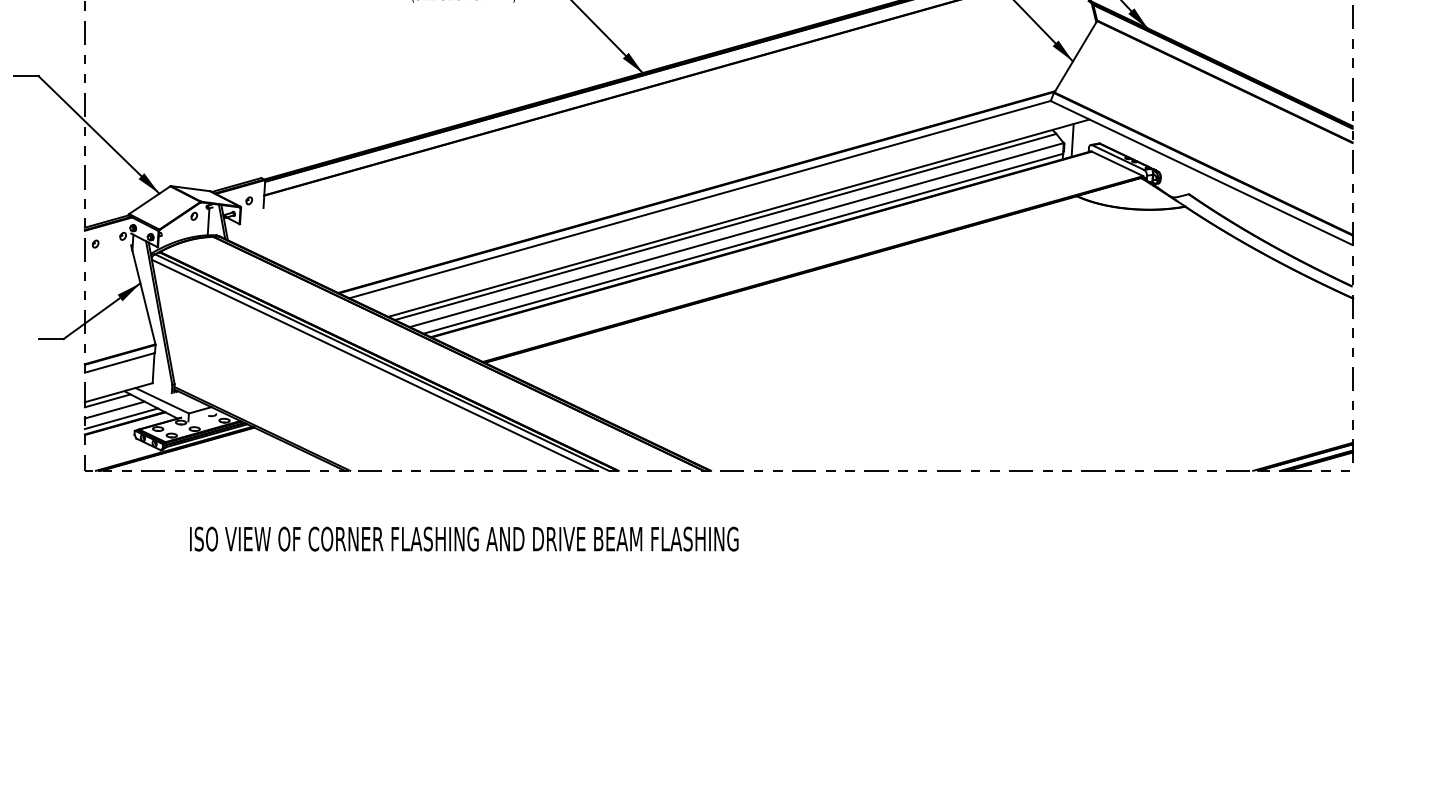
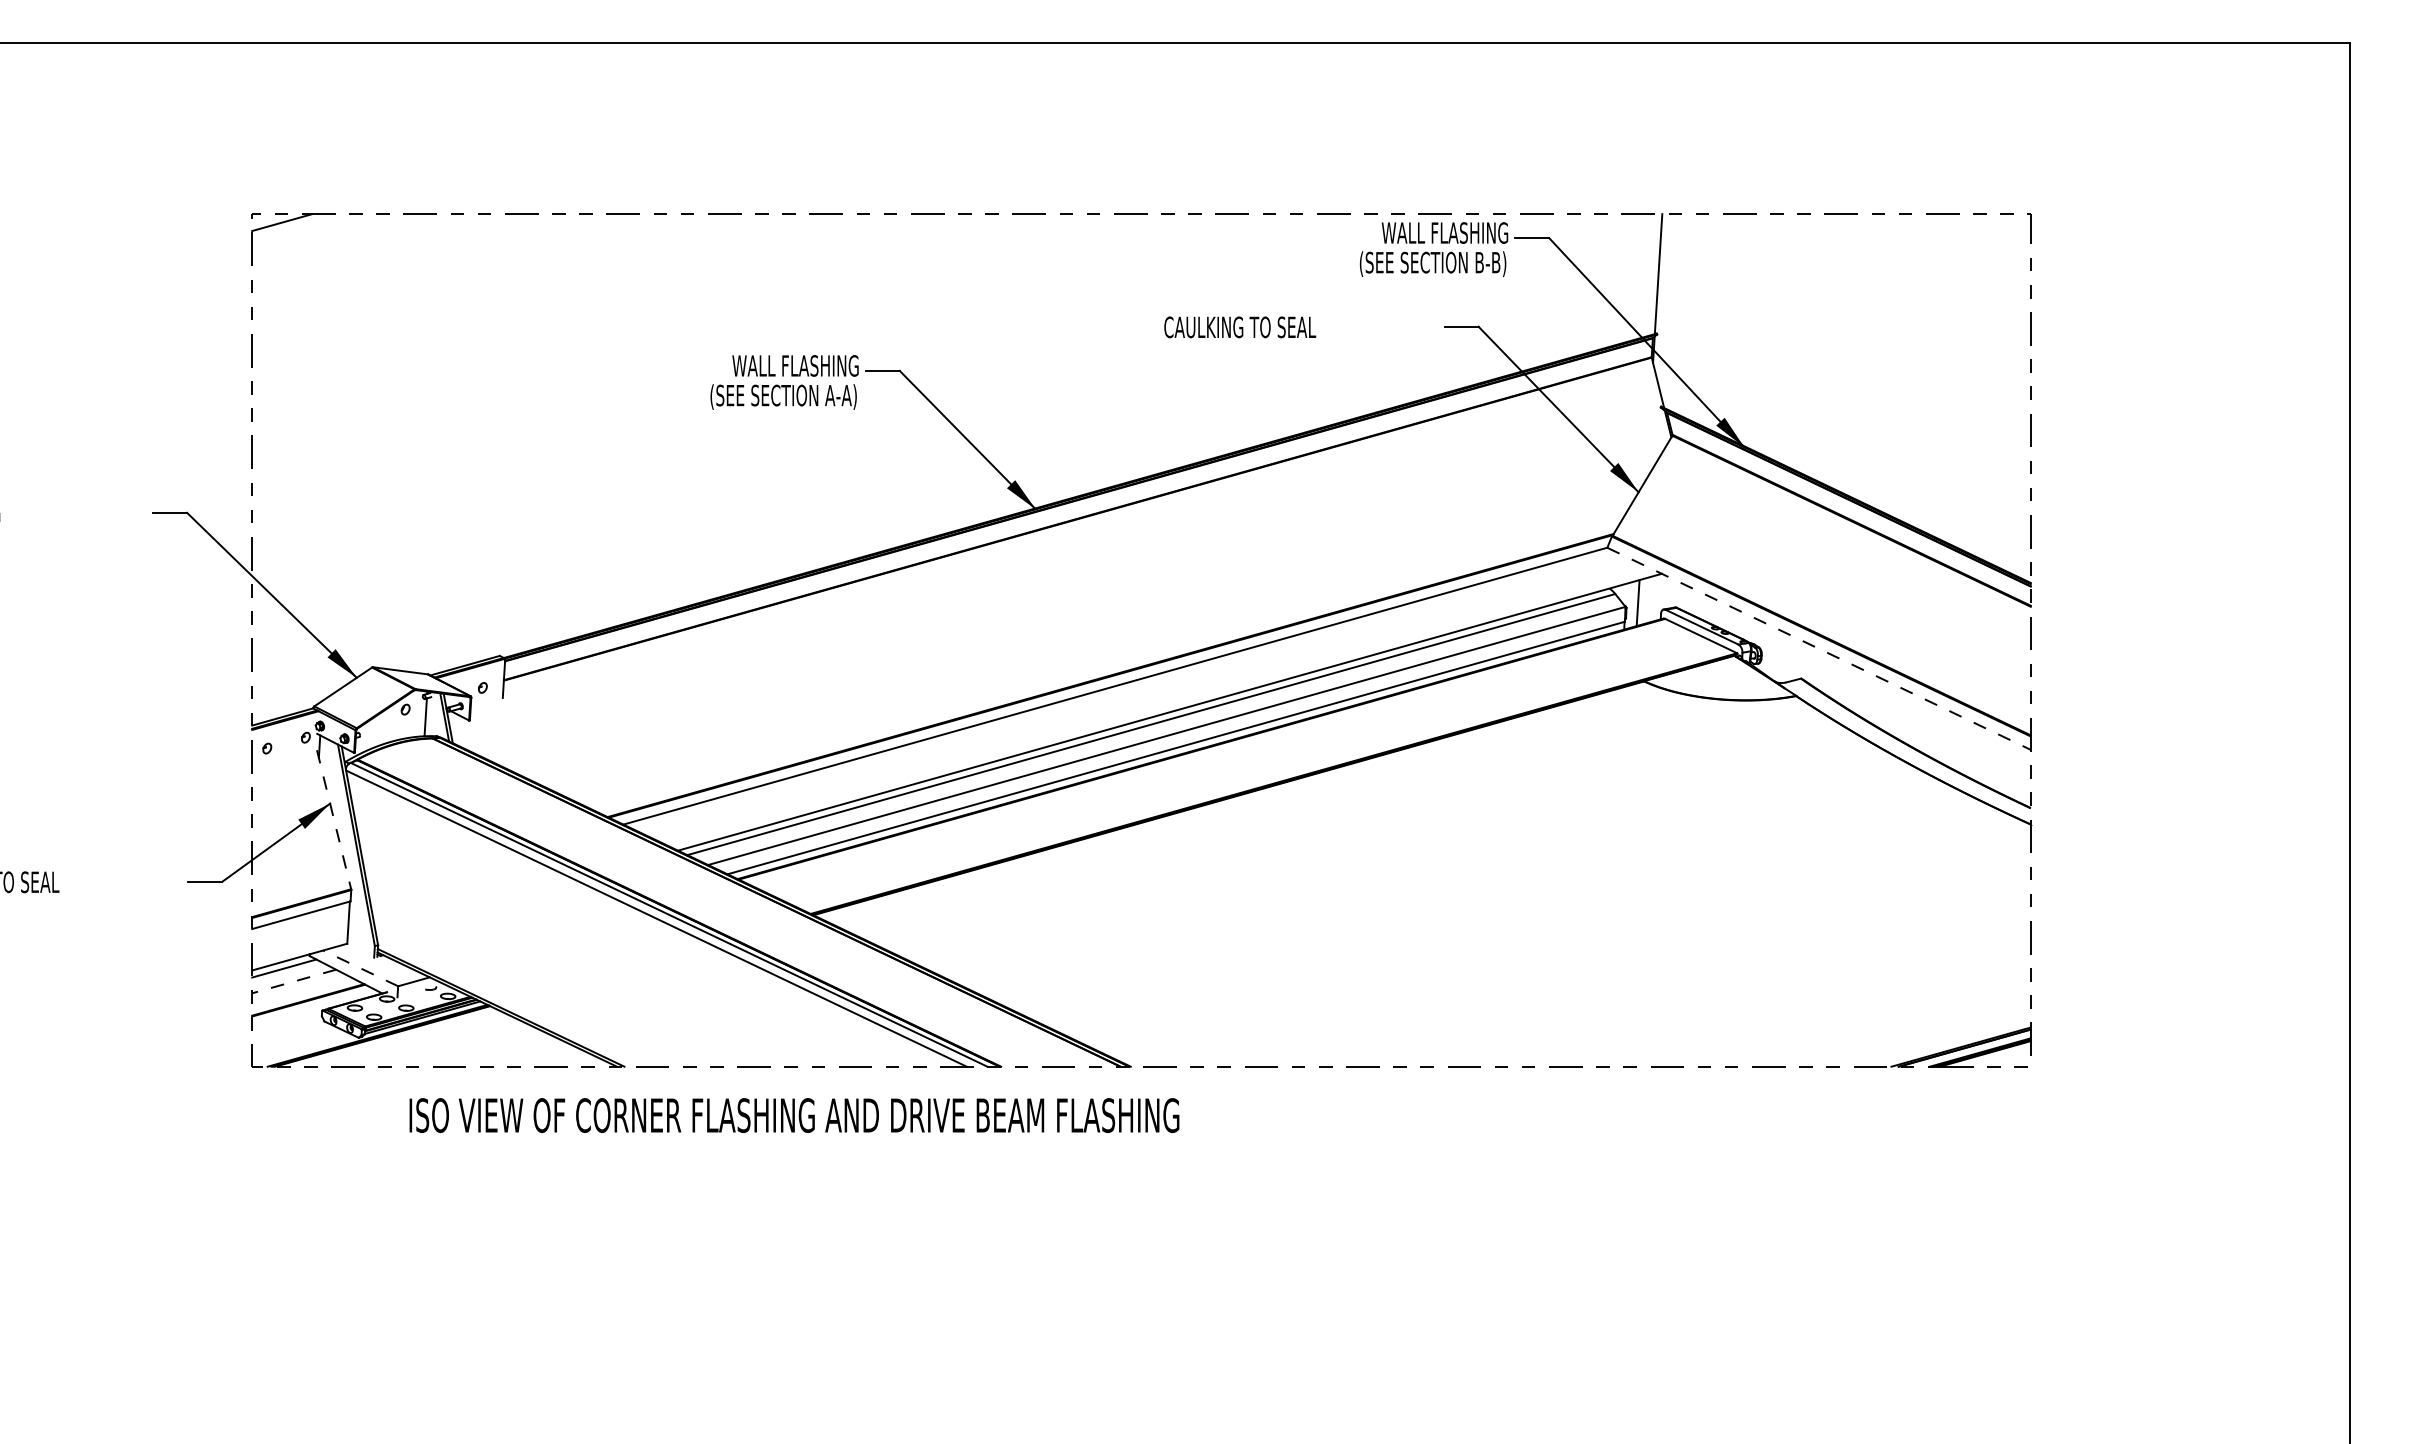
line: (1201, 172) -> (1819, 648), solid -> dashed
line: (143, 294) -> (334, 819), solid -> dashed
line: (162, 400) -> (360, 968), solid -> dashed
line: (115, 410) -> (294, 981), solid -> dashed
line: (121, 418) -> (303, 993), removed
text: (464, 539) -> (794, 1115), moved

